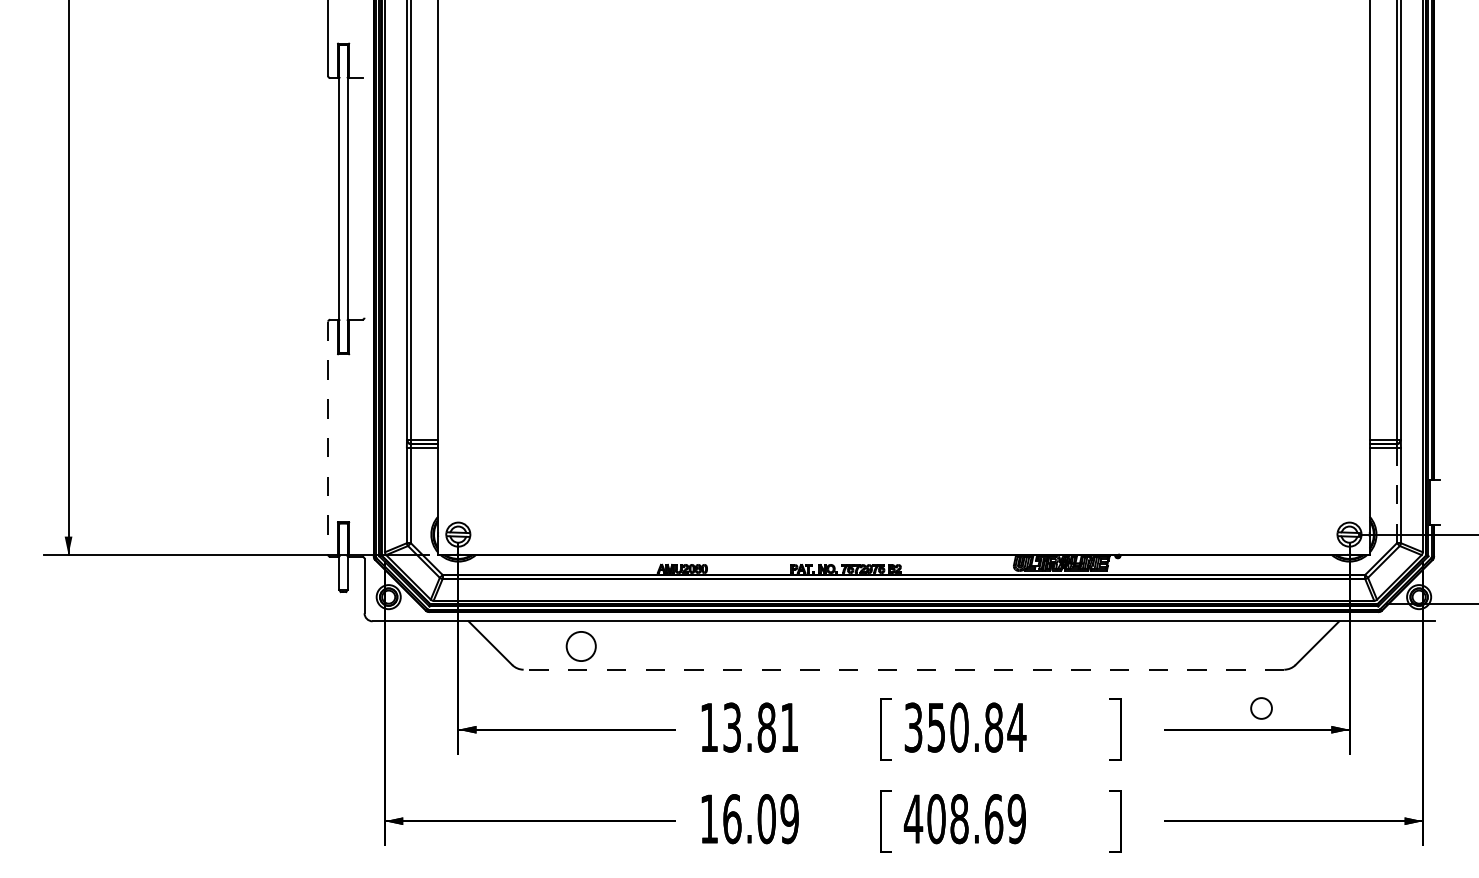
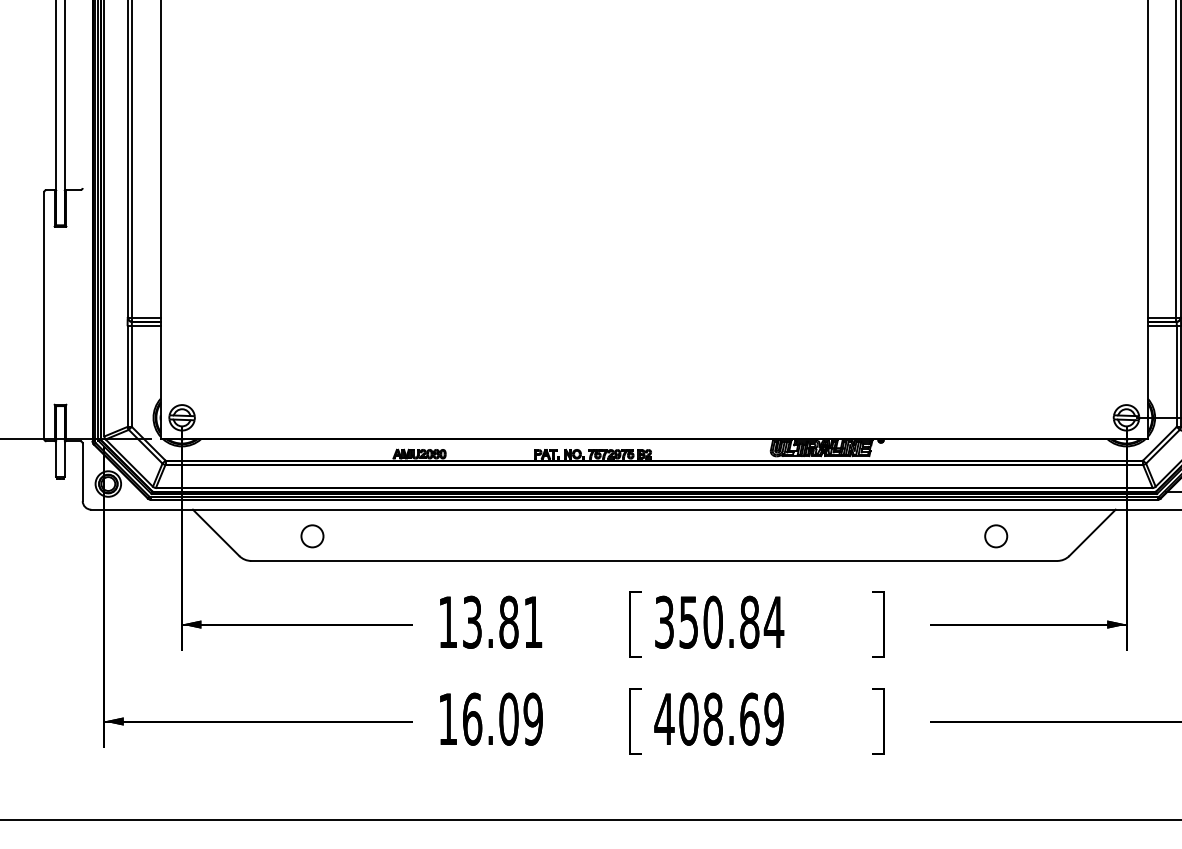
line: (328, 438) -> (44, 315), dashed -> solid
line: (1396, 495) -> (1176, 376), dashed -> solid
circle: (581, 646) -> (312, 536), size x0.71
line: (903, 669) -> (653, 560), dashed -> solid
circle: (1261, 708) -> (996, 536), moved

